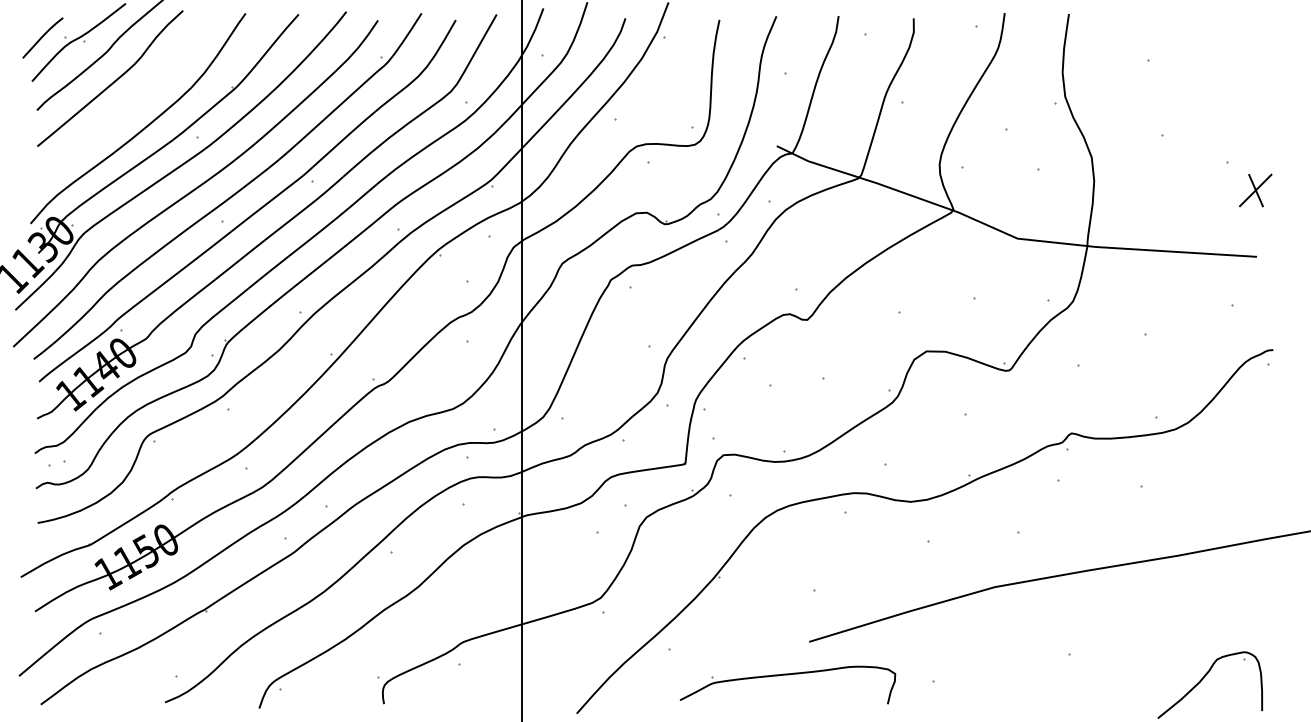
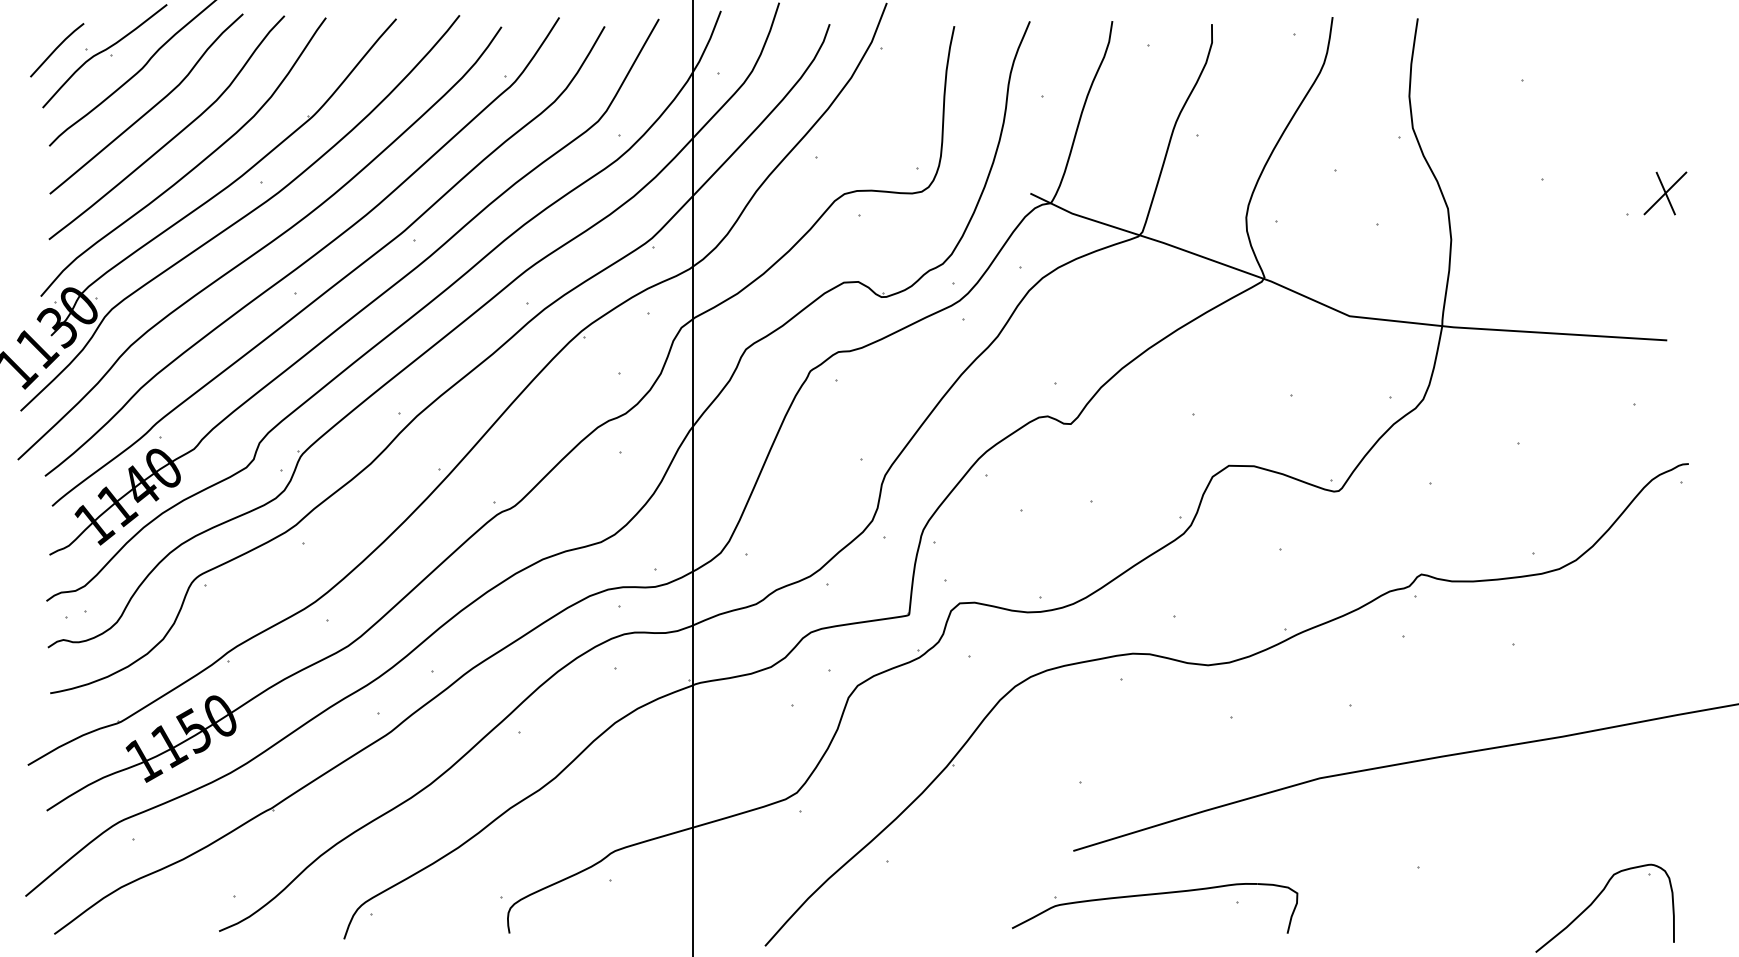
curve: (130, 103) -> (173, 136), added
part: (1255, 190) -> (1665, 193), moved
part: (786, 675) -> (1153, 895), moved

